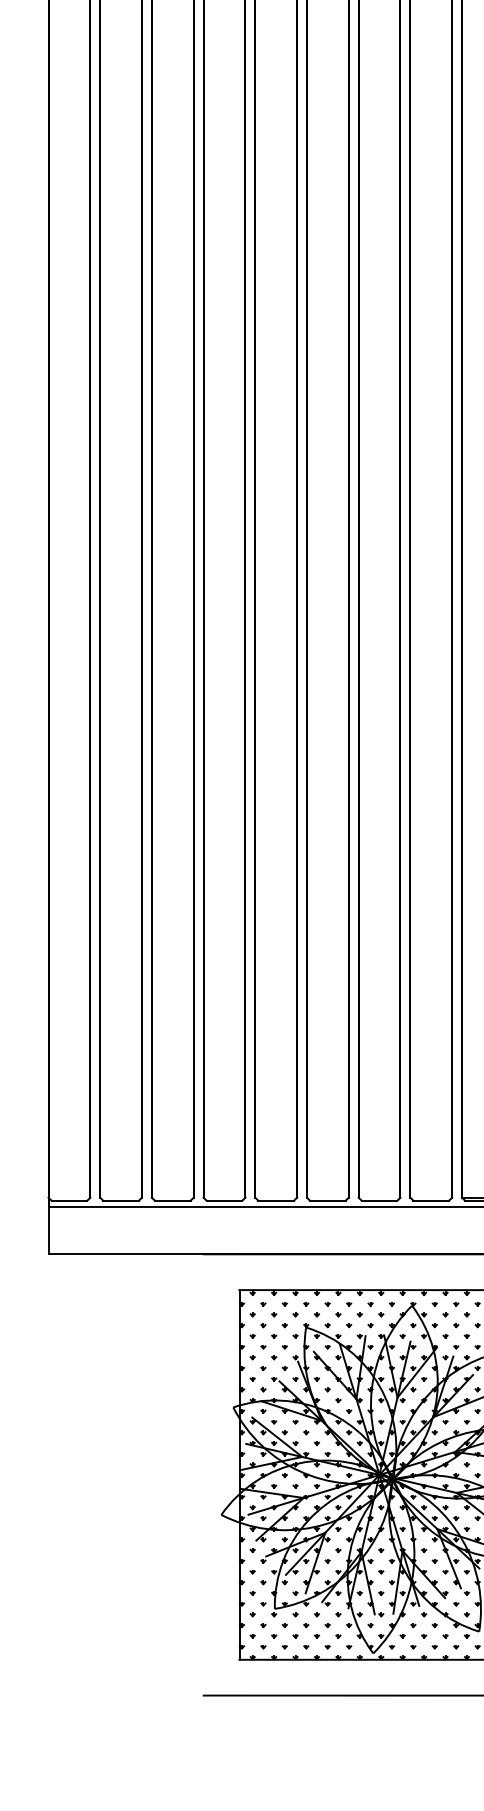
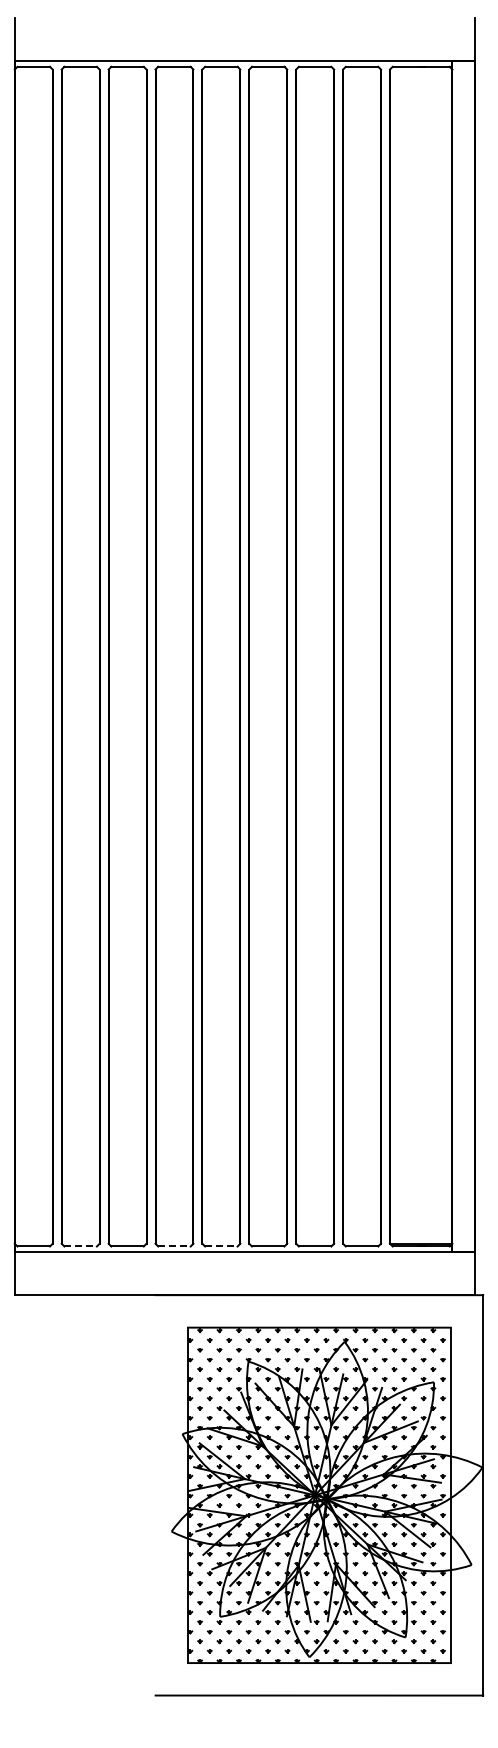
line: (122, 1200) -> (81, 1246), solid -> dashed
line: (224, 1200) -> (174, 1246), solid -> dashed
line: (276, 1200) -> (221, 1246), solid -> dashed

